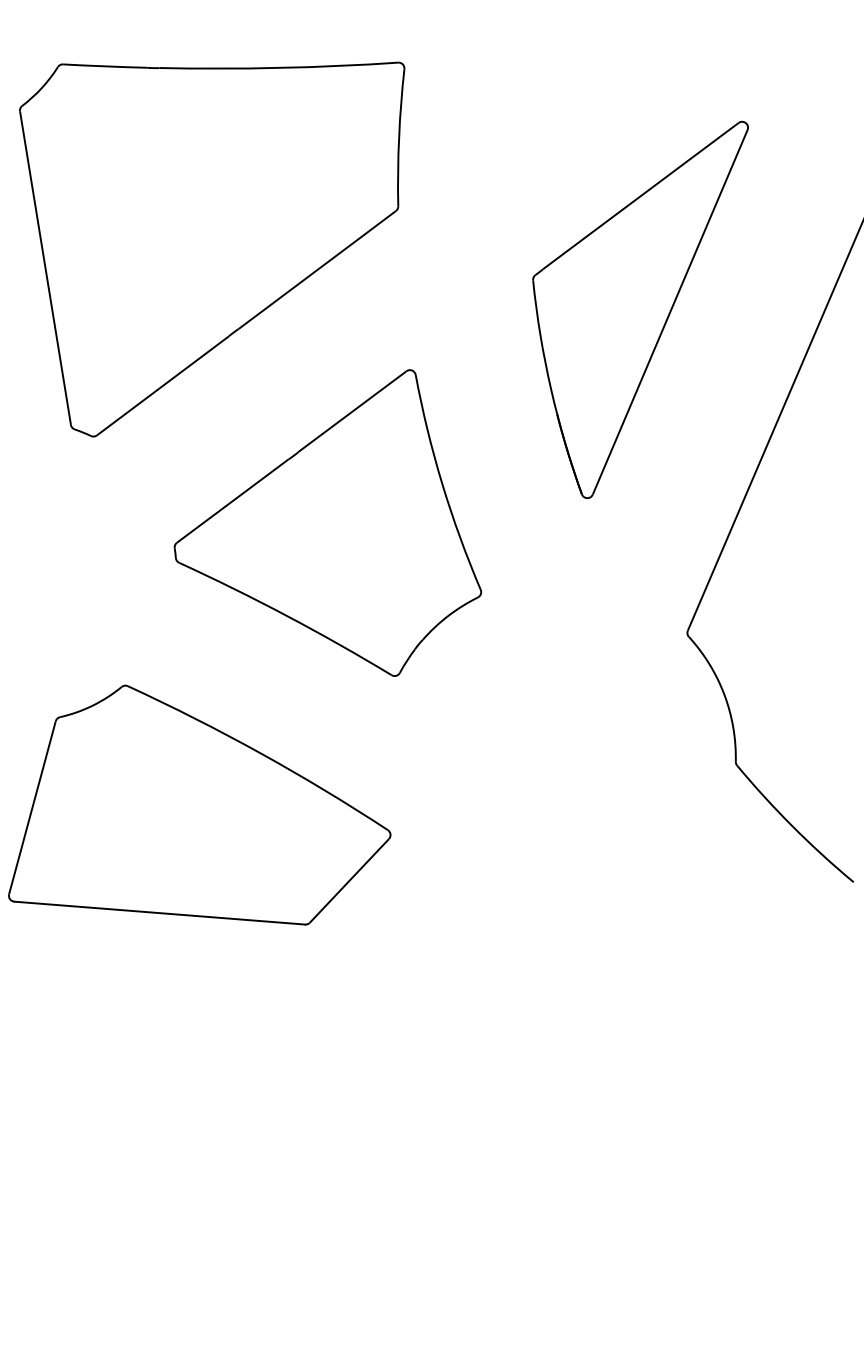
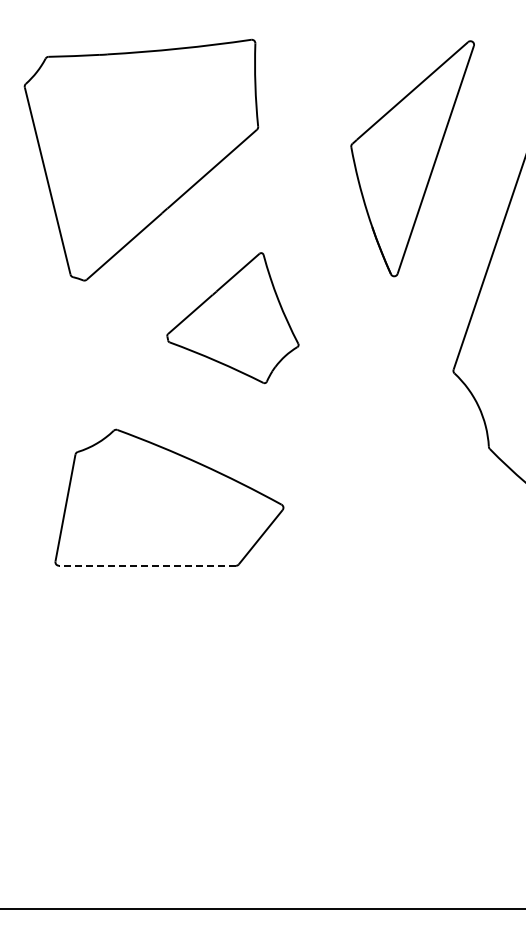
part: (632, 306) -> (412, 158), moved
part: (331, 516) -> (232, 317), size x0.7
line: (159, 912) -> (147, 565), solid -> dashed

